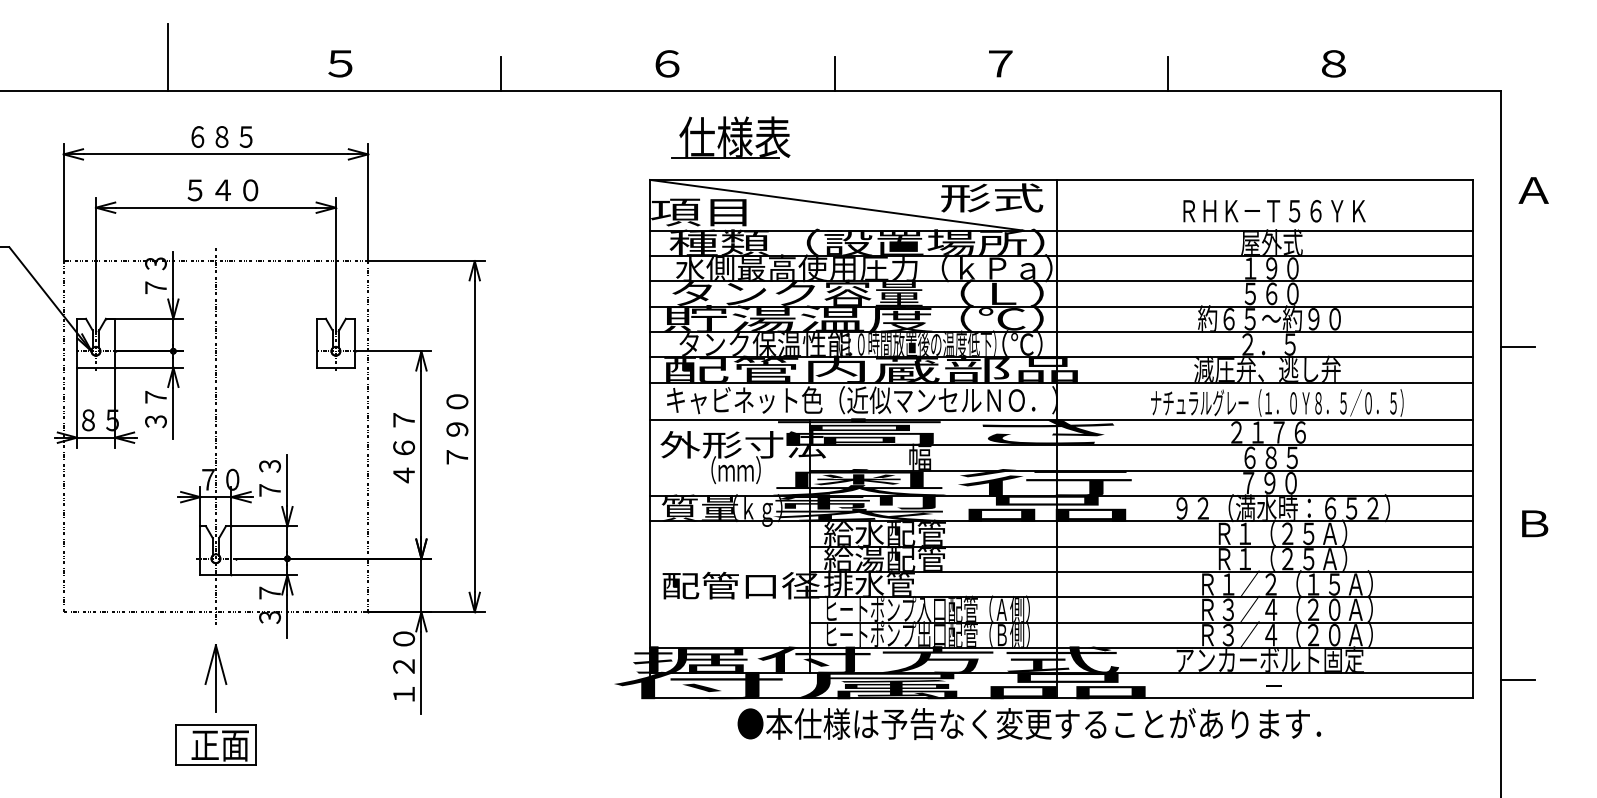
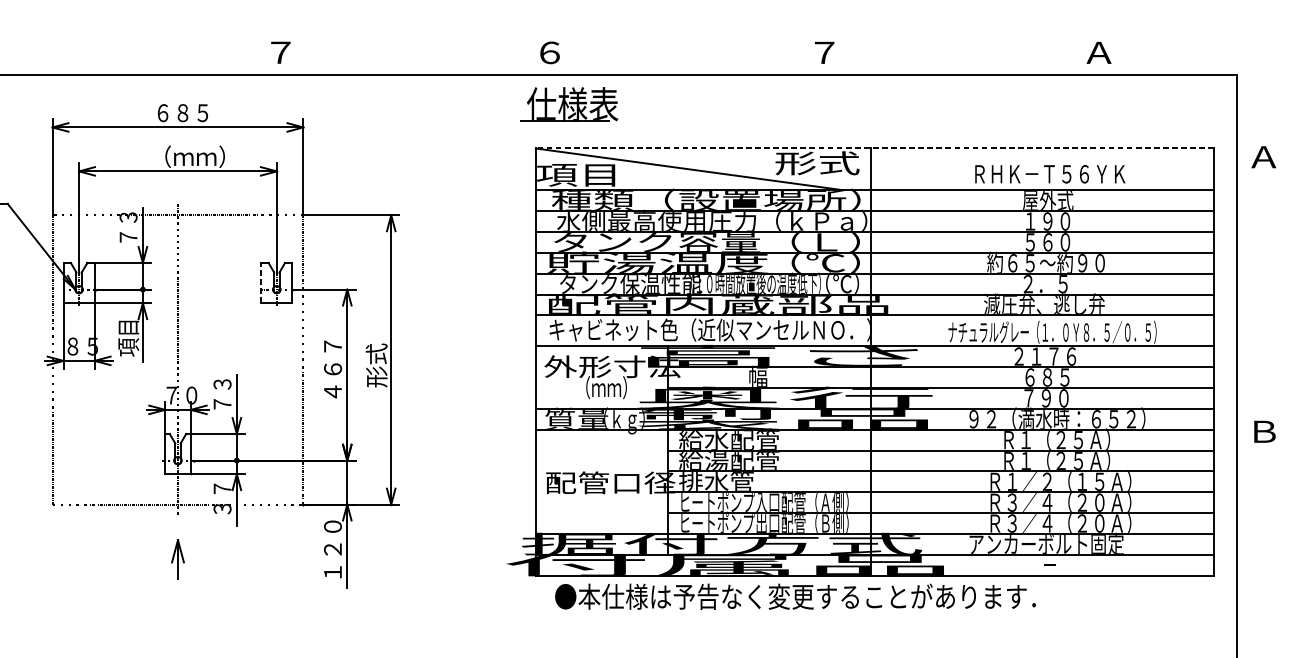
line: (168, 56) -> (138, 46), removed
text: (340, 63) -> (280, 52), ５ -> ７
text: (1333, 63) -> (1098, 52), ８ -> Ａ
line: (501, 73) -> (413, 60), removed
line: (834, 73) -> (687, 60), removed
line: (1167, 73) -> (962, 60), removed
part: (730, 137) -> (569, 104), moved
line: (1061, 179) -> (874, 148), solid -> dashed
text: (229, 189) -> (189, 156), ５４０ -> （ｍｍ）
line: (317, 342) -> (261, 282), solid -> dashed
line: (1517, 347) -> (1250, 286), removed
text: (155, 410) -> (128, 338), ３７ -> 項目
text: (456, 431) -> (376, 355), ７９０ -> 形式
part: (215, 678) -> (177, 559), size x0.7
line: (1517, 680) -> (1250, 560), removed
text: (1029, 724) -> (795, 597), moved
part: (215, 744) -> (177, 613), removed

